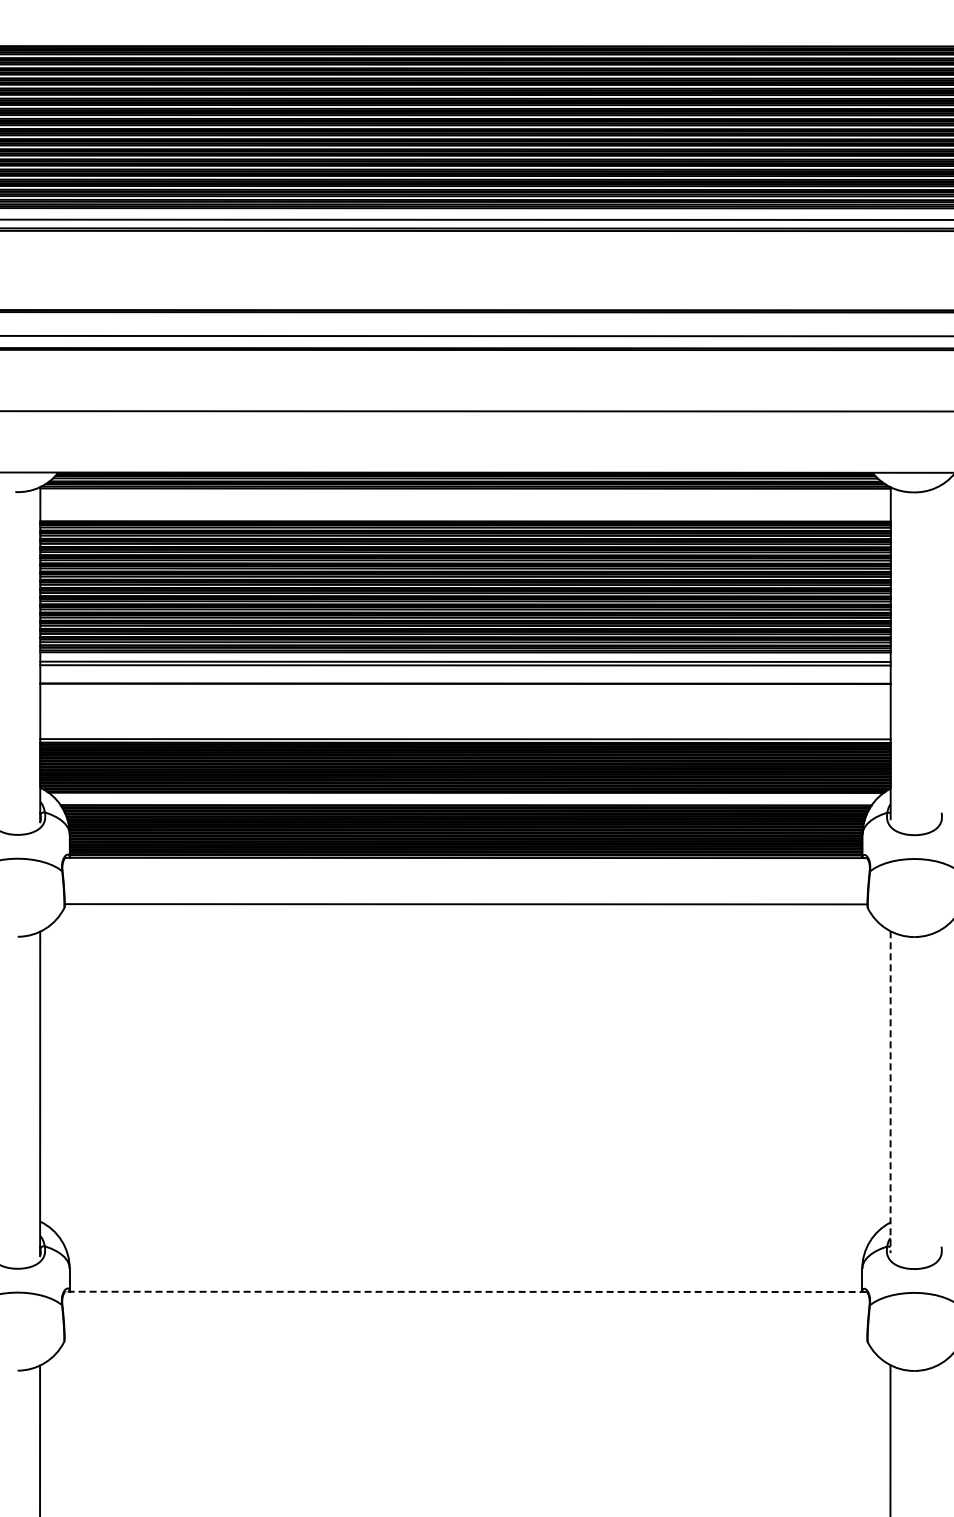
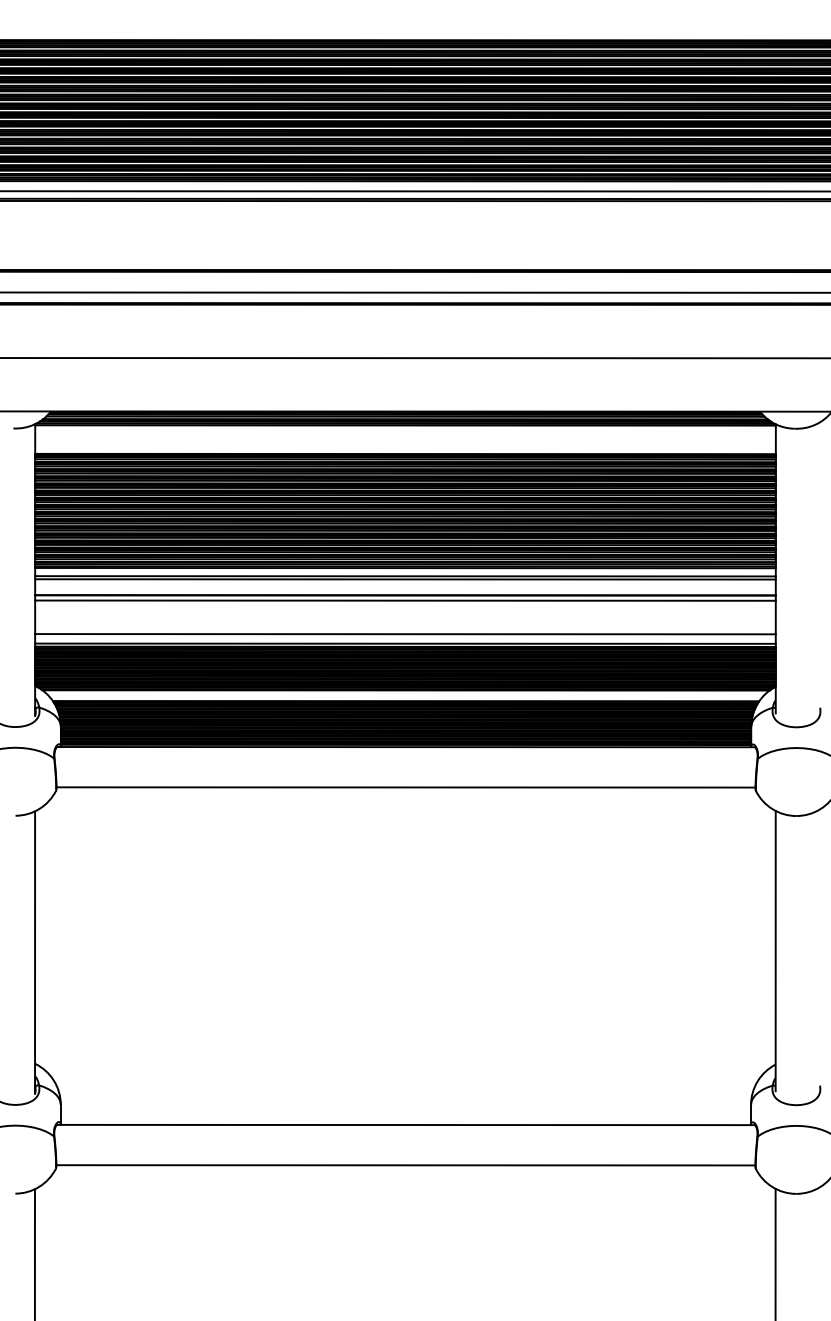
line: (465, 689) -> (405, 600), added
line: (465, 728) -> (405, 634), added
line: (890, 1092) -> (775, 951), dashed -> solid
line: (466, 1291) -> (406, 1124), dashed -> solid
line: (465, 1338) -> (405, 1165), added

